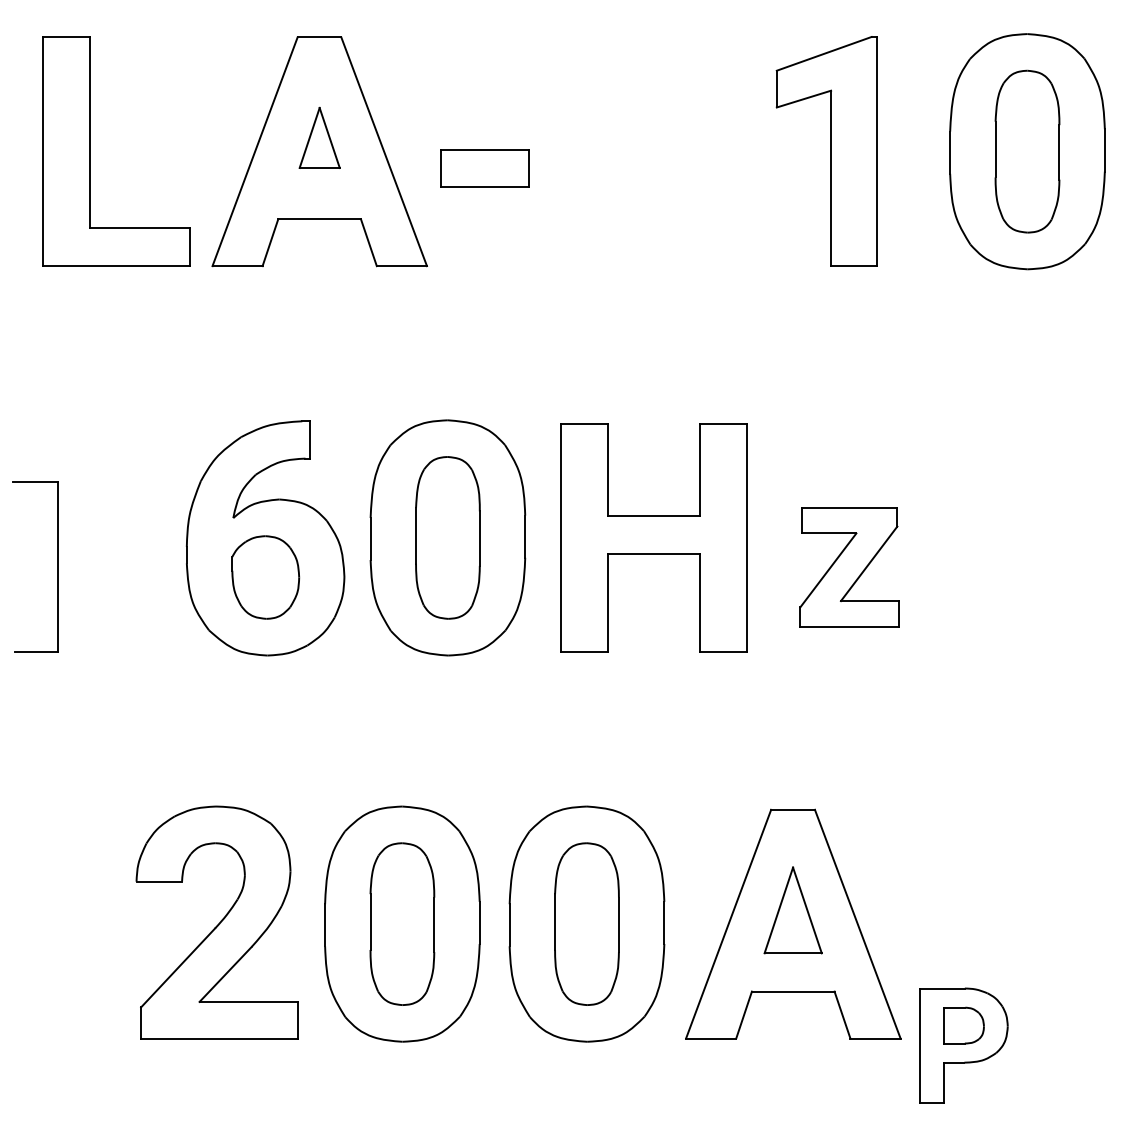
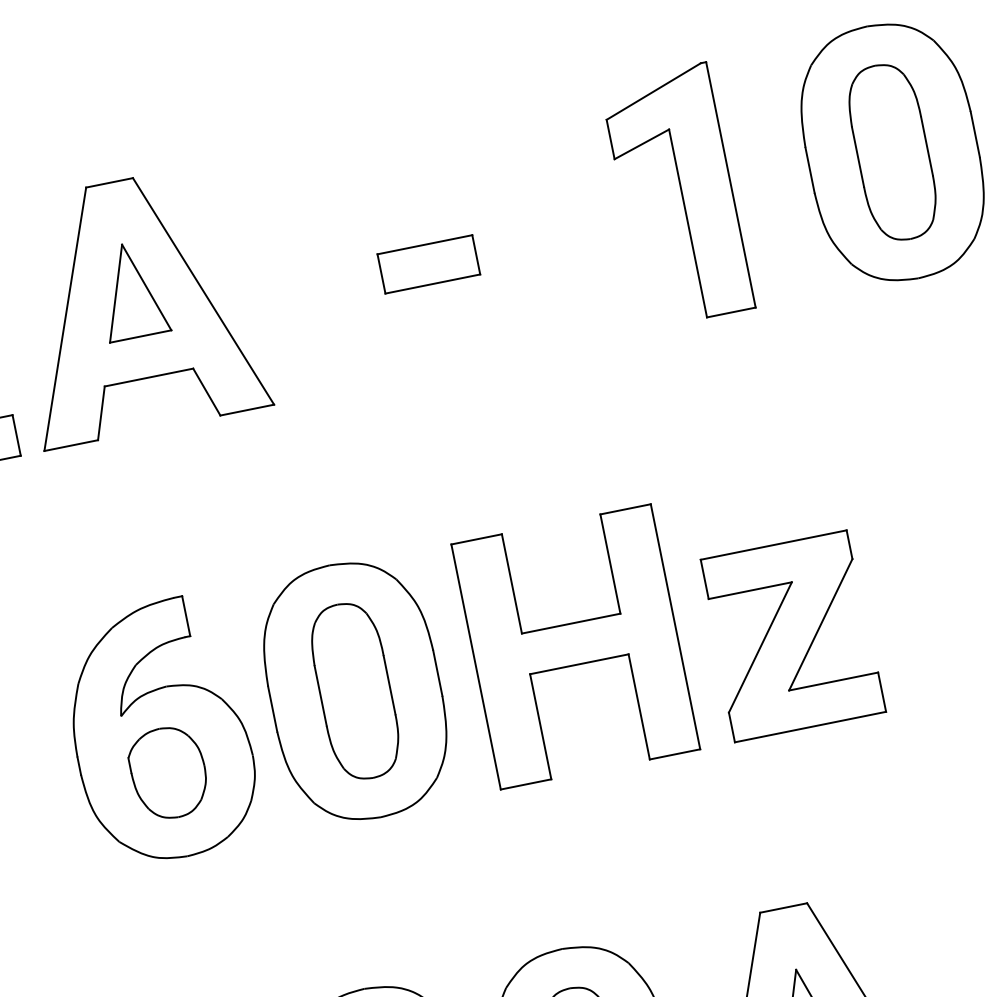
part: (319, 137) -> (131, 290), size x1.43
part: (484, 168) -> (428, 264), moved
part: (849, 566) -> (791, 635), size x1.43

